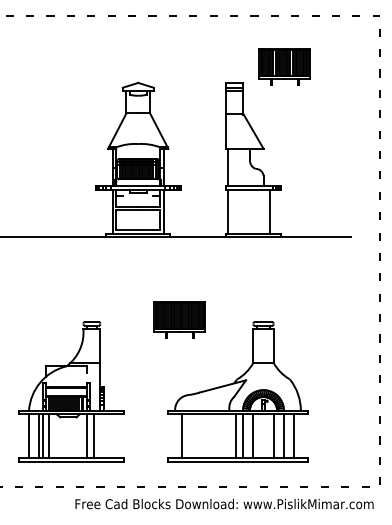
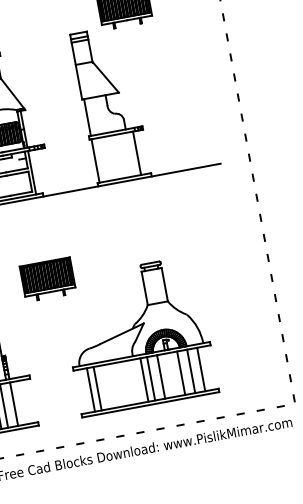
part: (179, 319) -> (47, 279), moved
line: (103, 435) -> (13, 403), added
line: (188, 435) -> (97, 388), added

